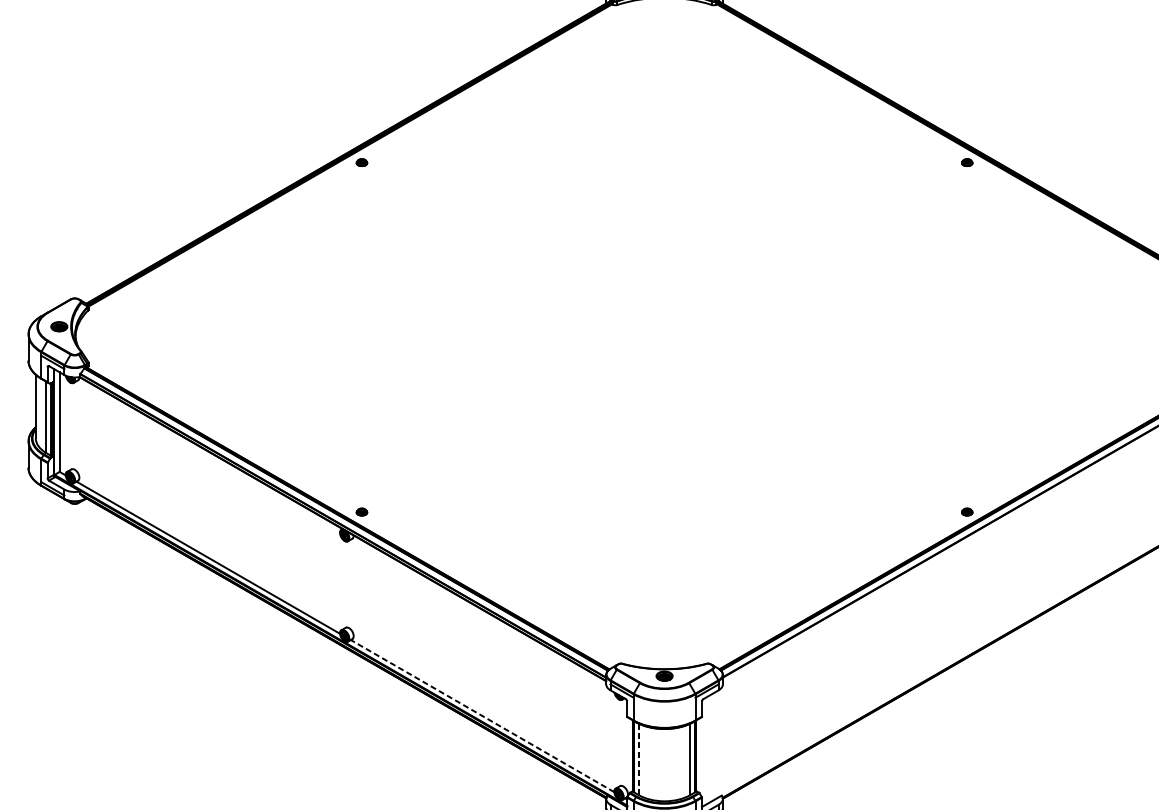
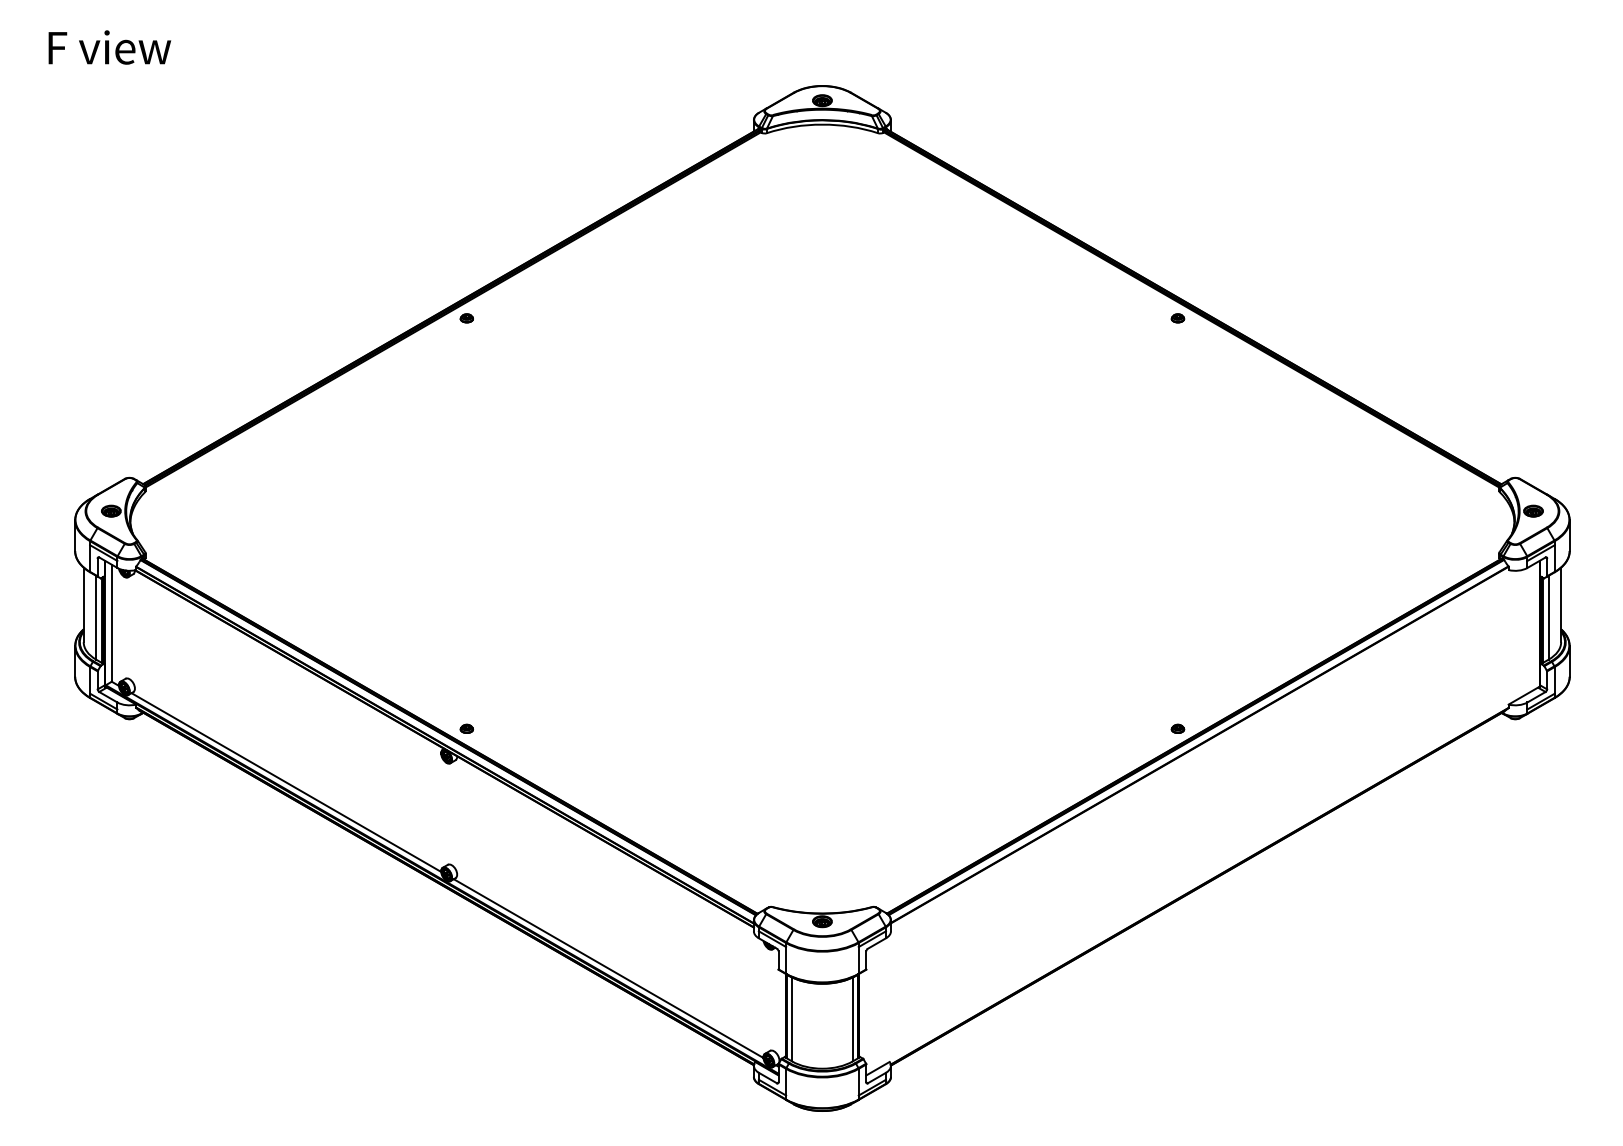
line: (482, 716) -> (608, 968), dashed -> solid
line: (639, 759) -> (792, 1019), dashed -> solid

